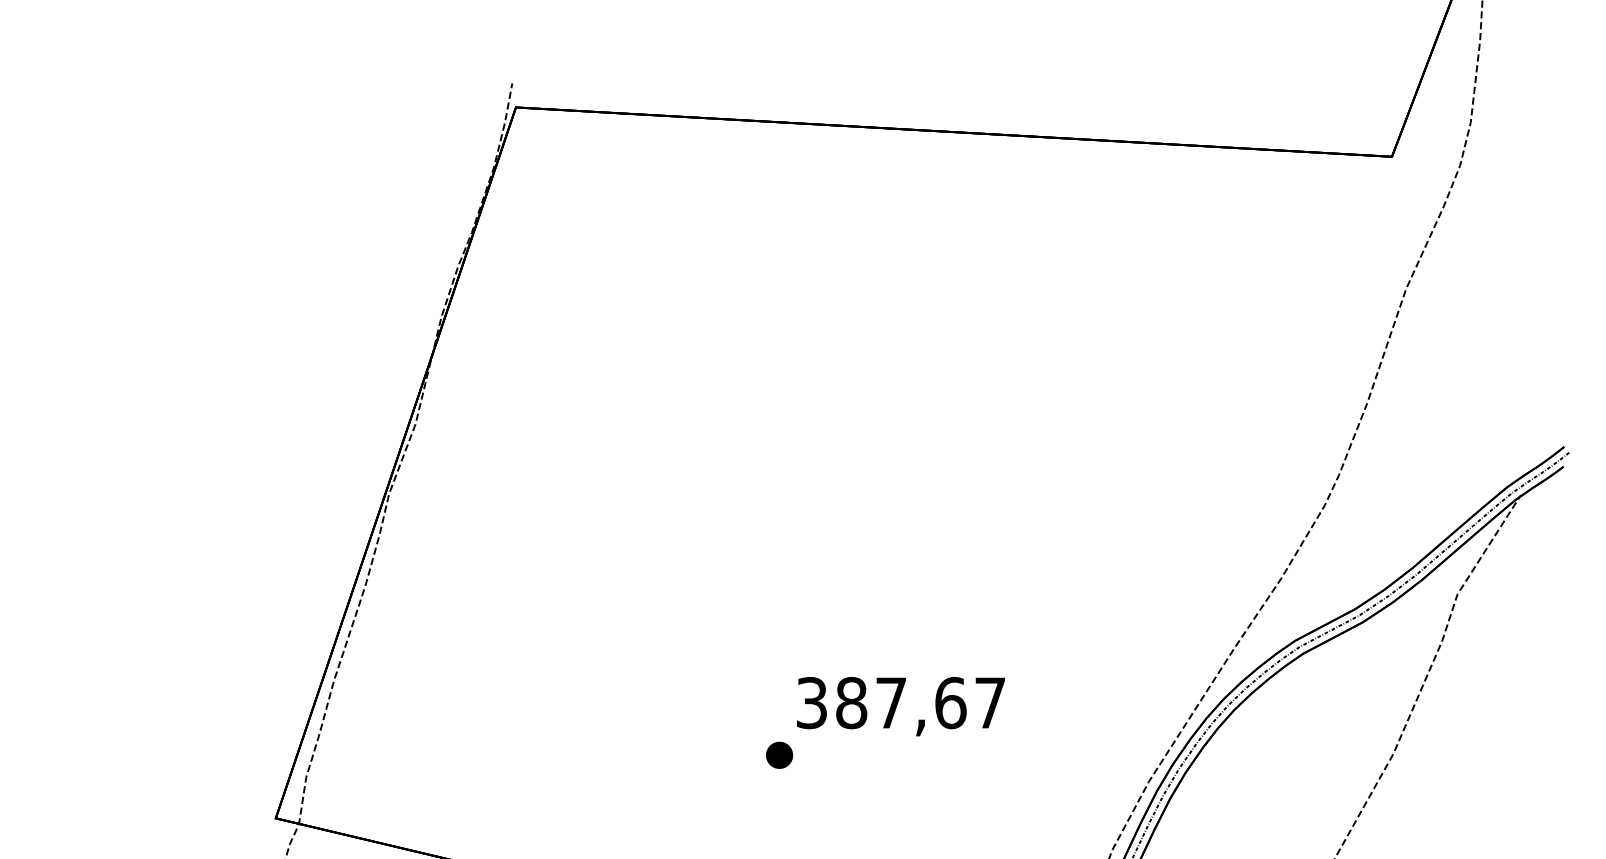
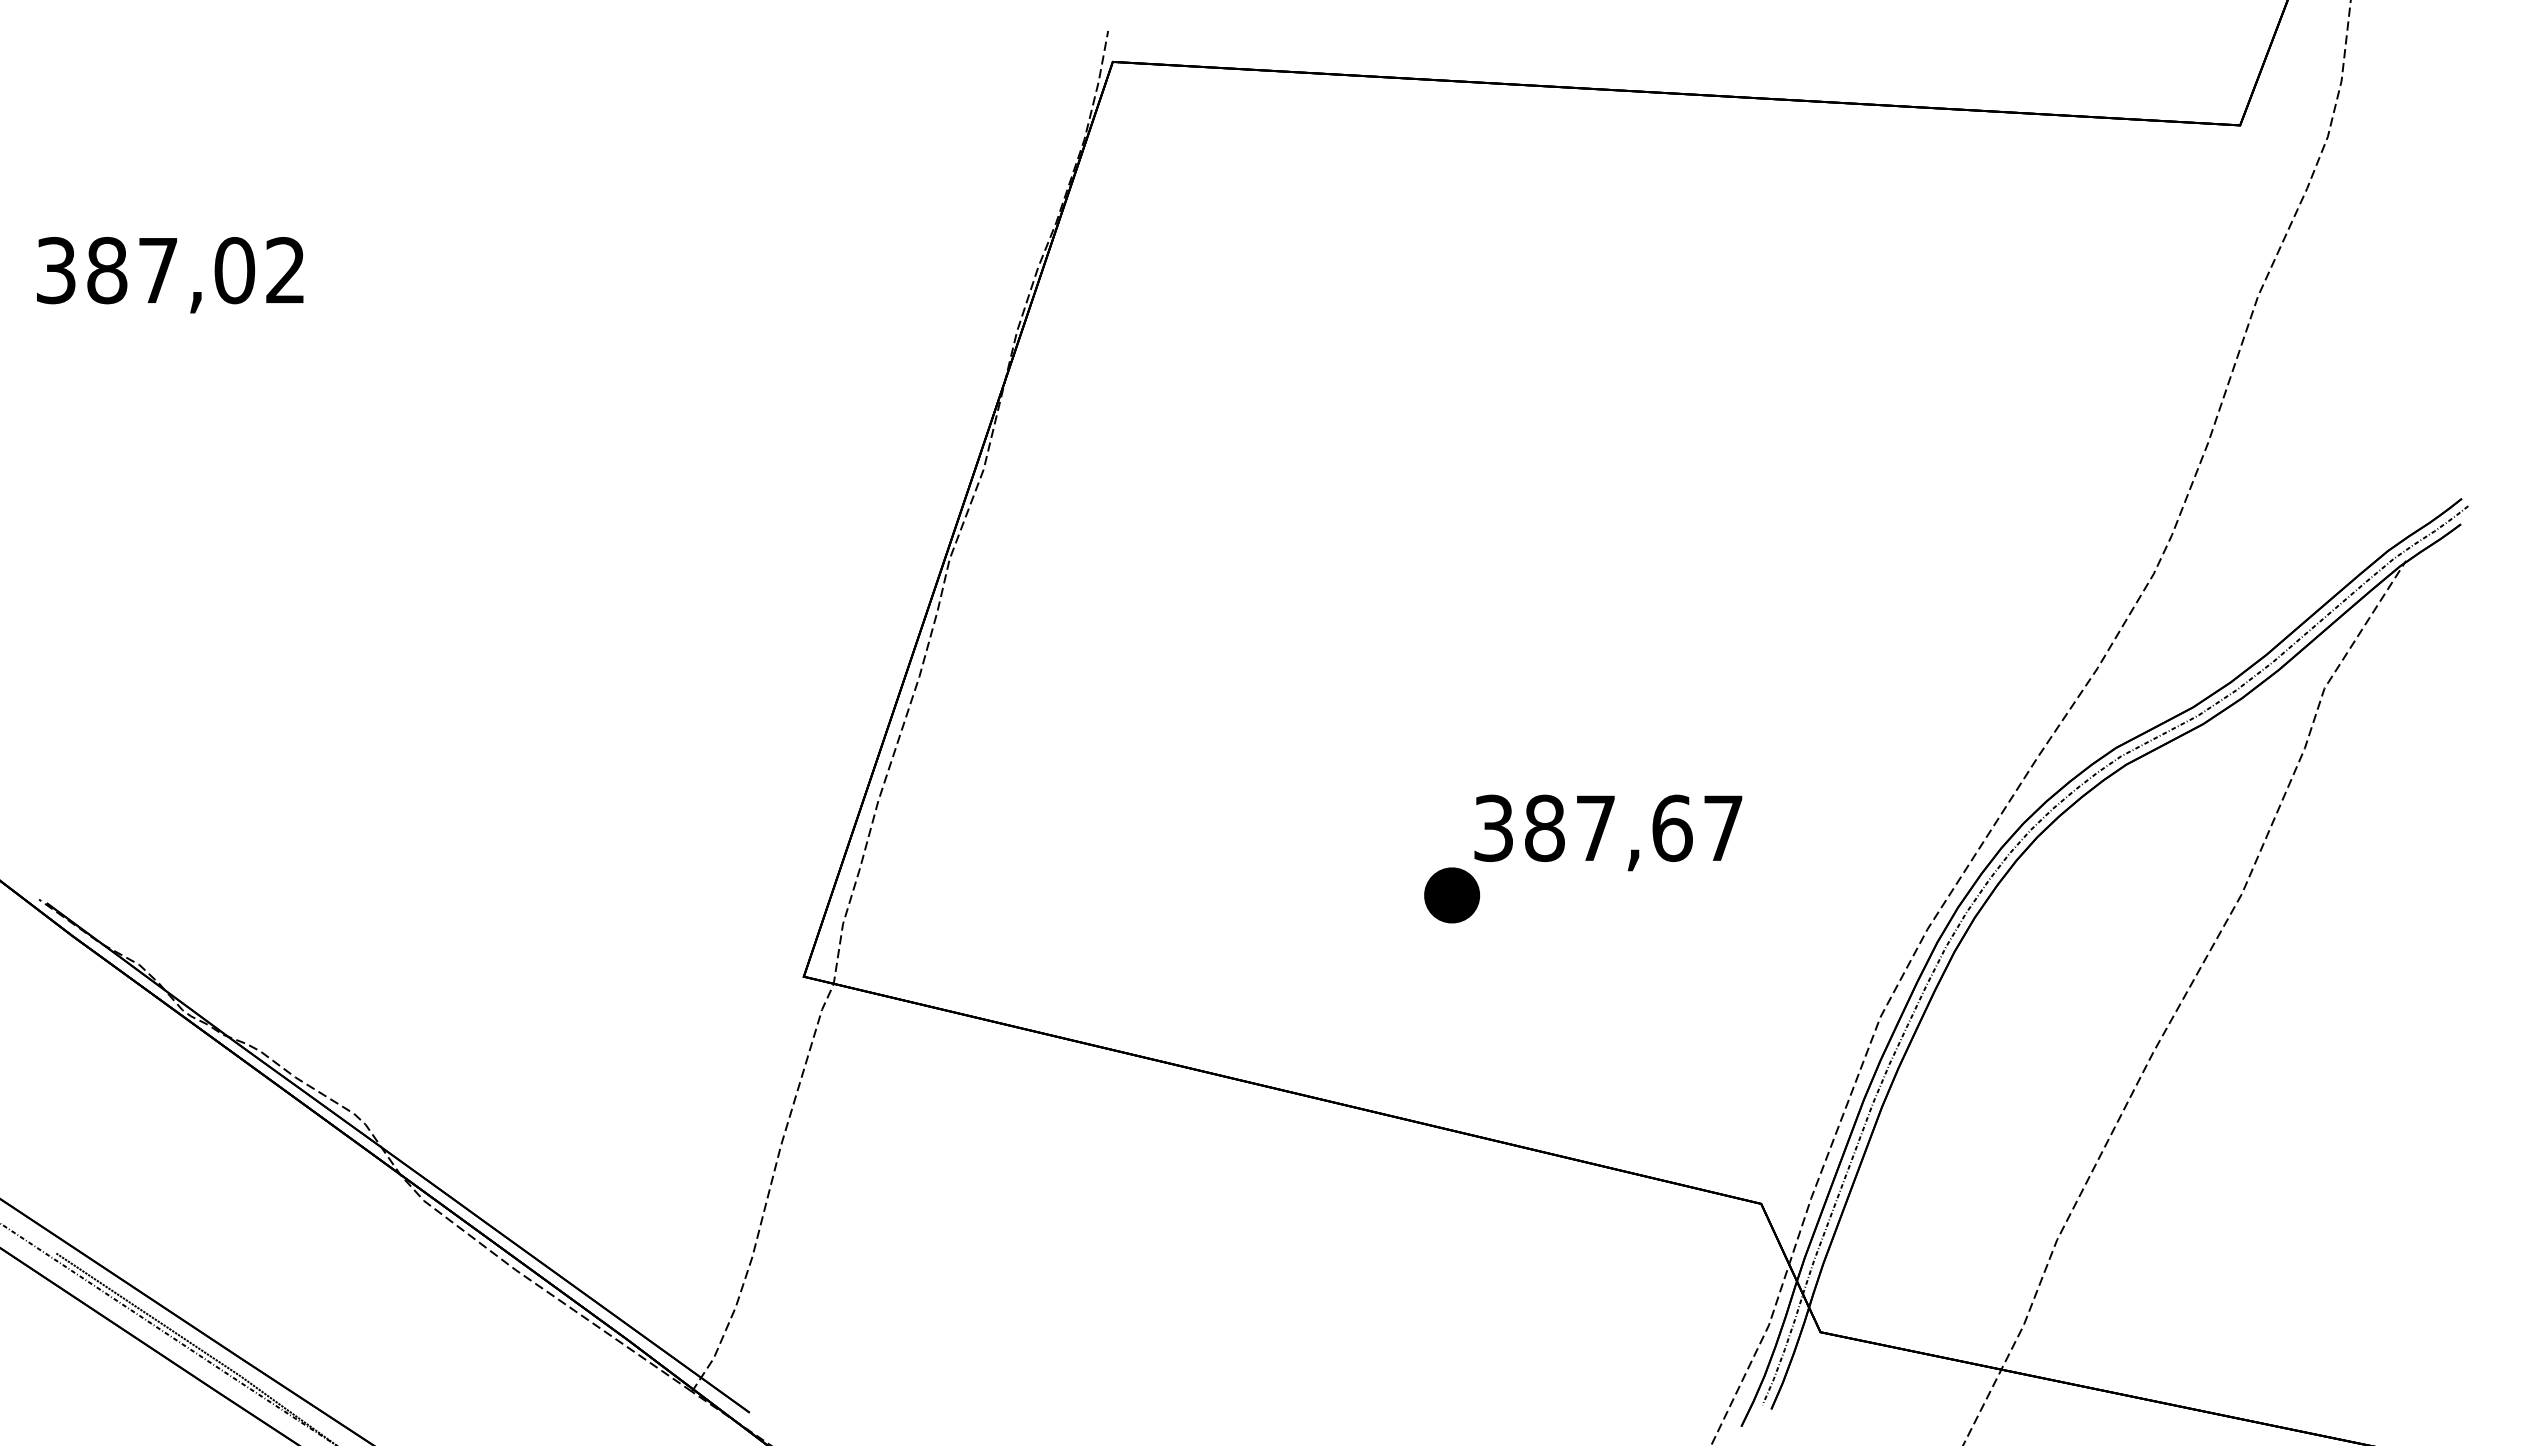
part: (779, 755) -> (1451, 895), size x1.6

